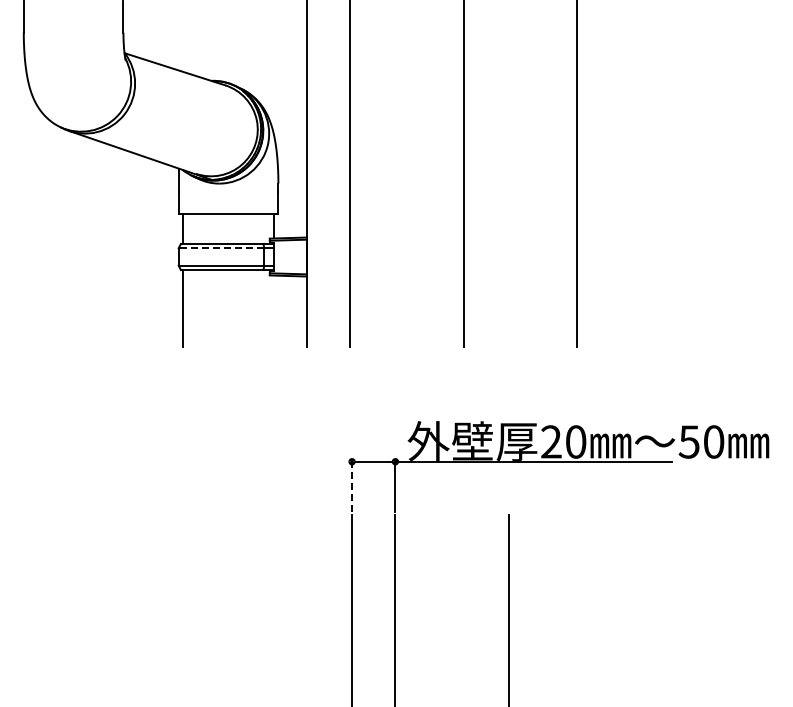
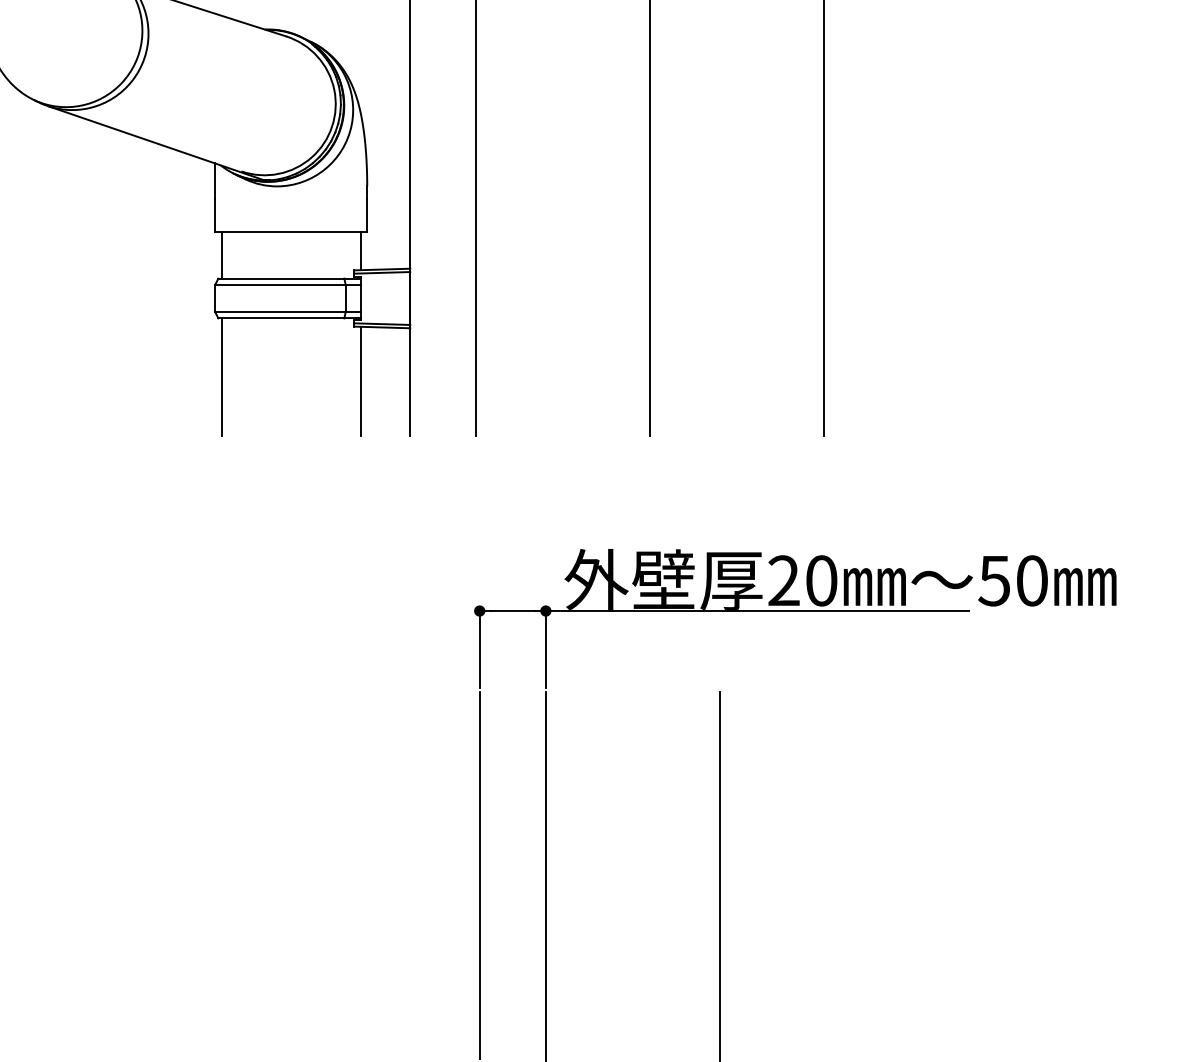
line: (221, 248) -> (280, 285), dashed -> solid
line: (274, 311) -> (361, 381), added
line: (352, 485) -> (480, 647), dashed -> solid

